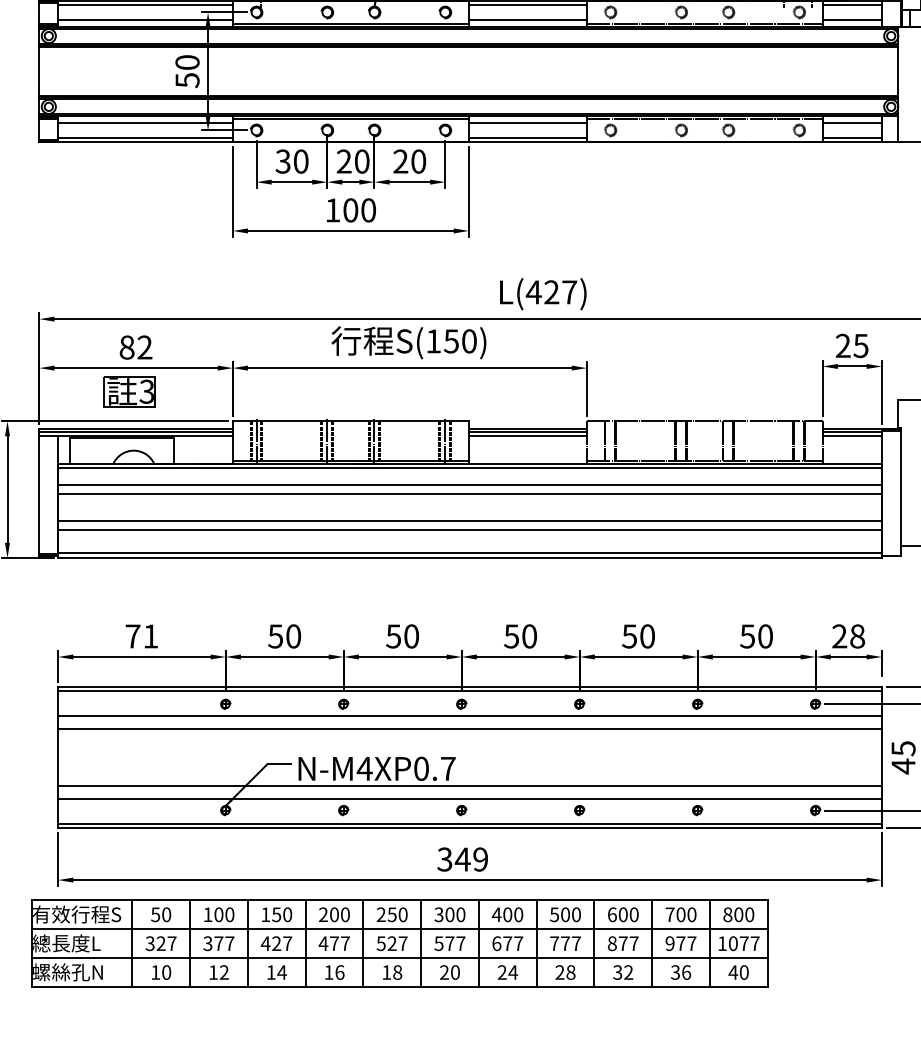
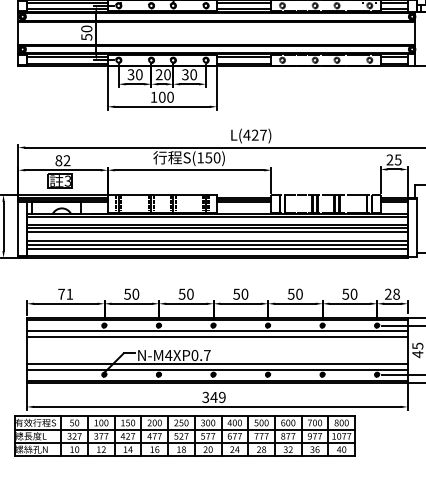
text: (401, 163) -> (185, 75), 20 -> 30
line: (470, 502) -> (217, 232), added
line: (470, 539) -> (217, 249), added

